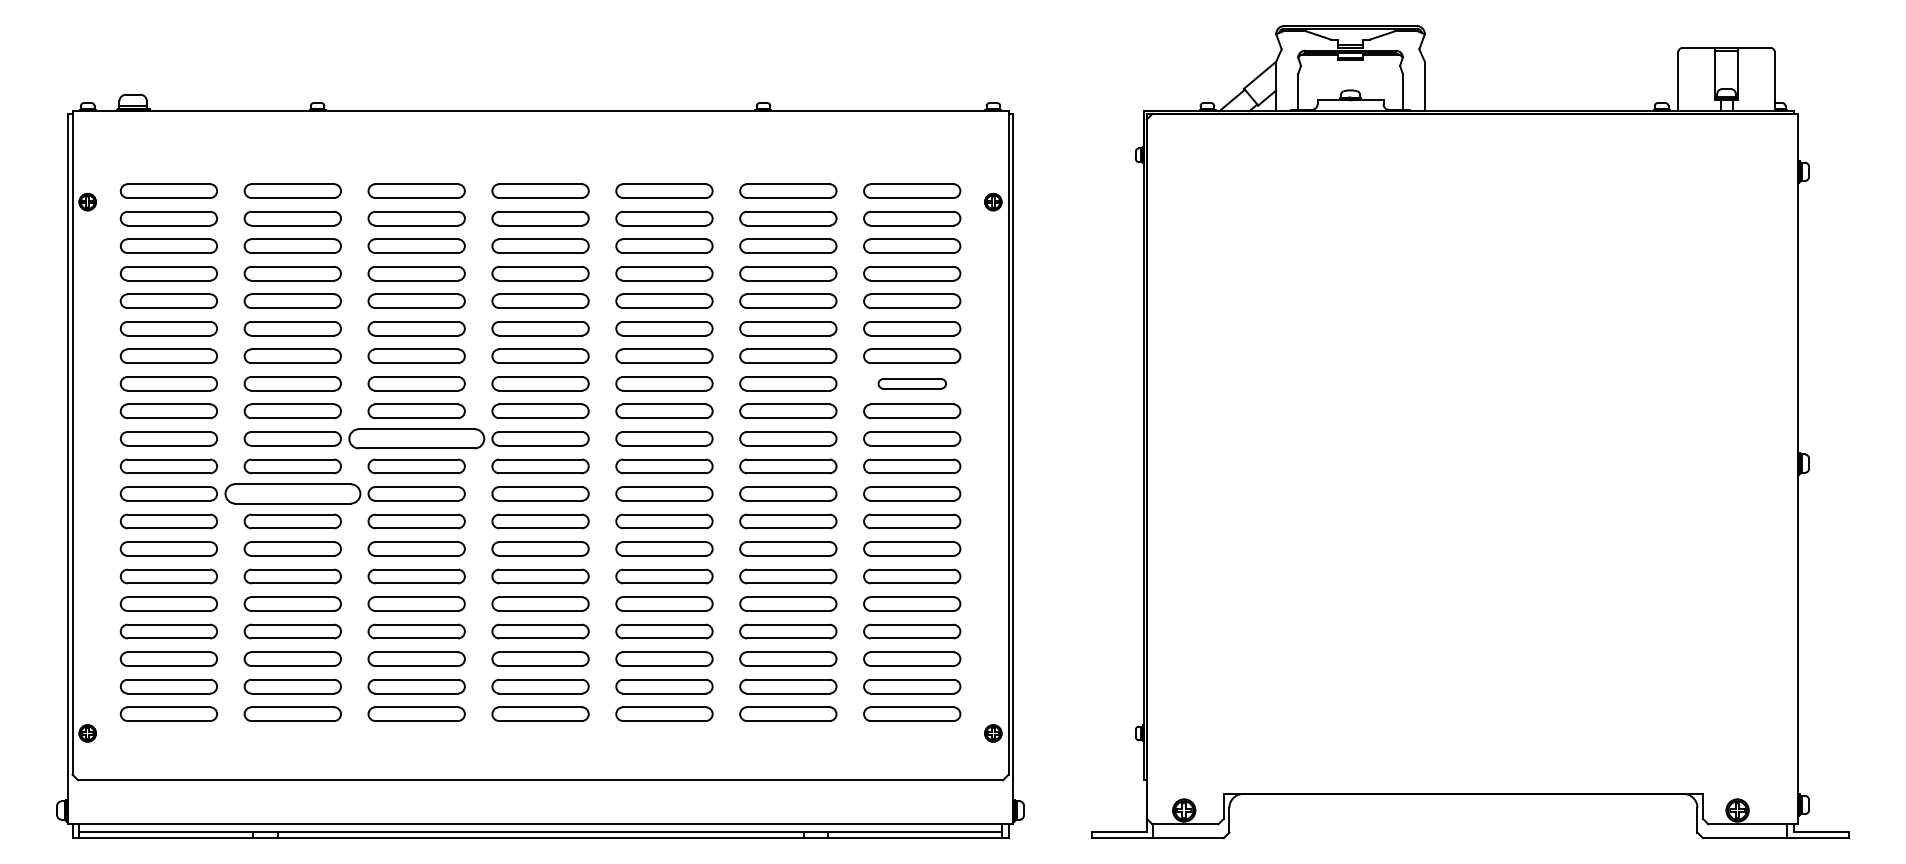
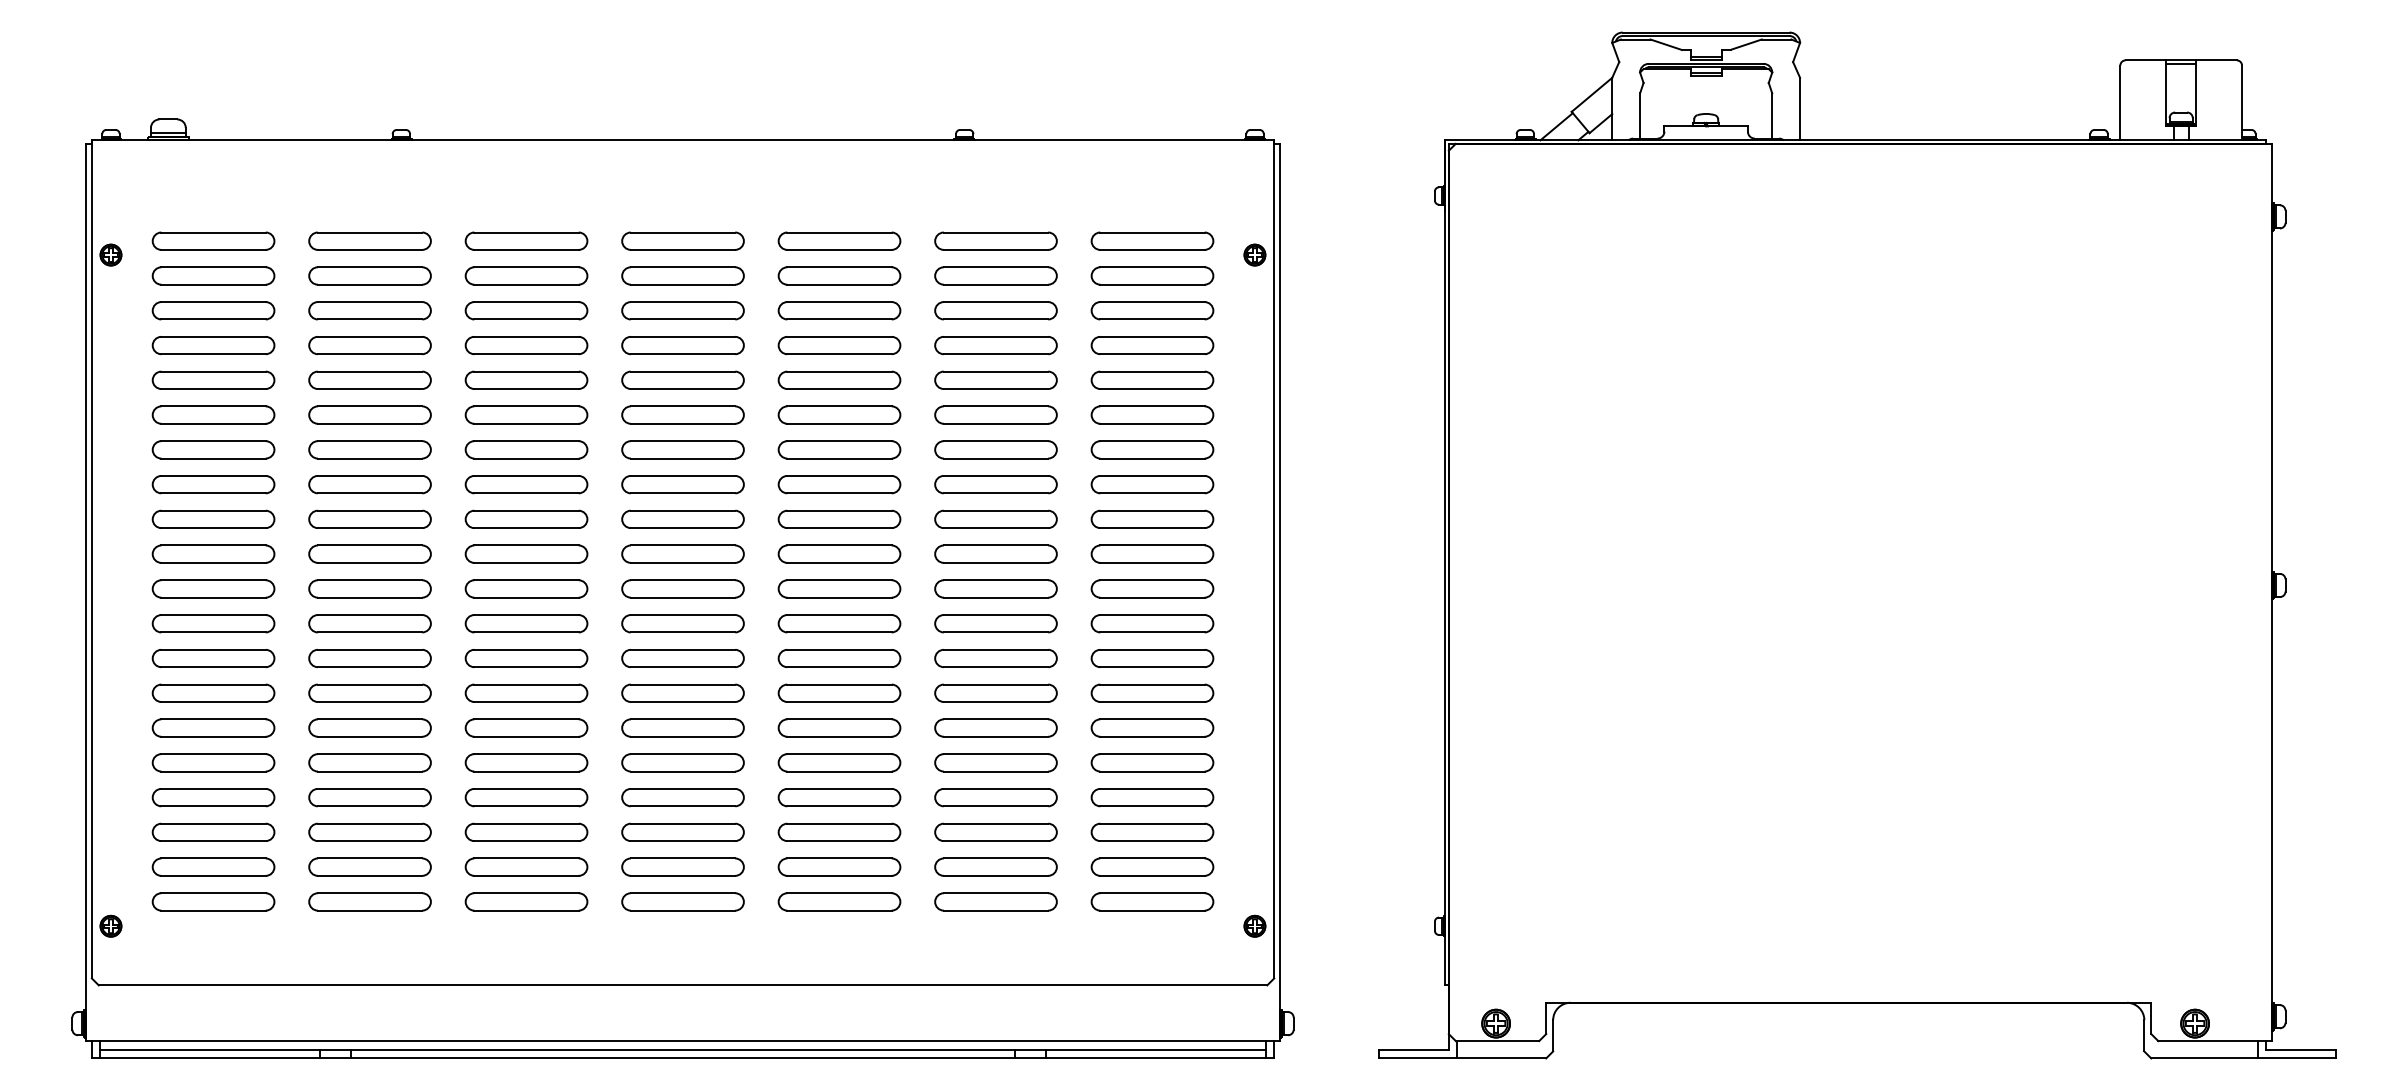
part: (912, 383) -> (1152, 484), size x1.43
part: (416, 438) -> (526, 553), size x0.71
part: (292, 493) -> (369, 623), size x0.71

